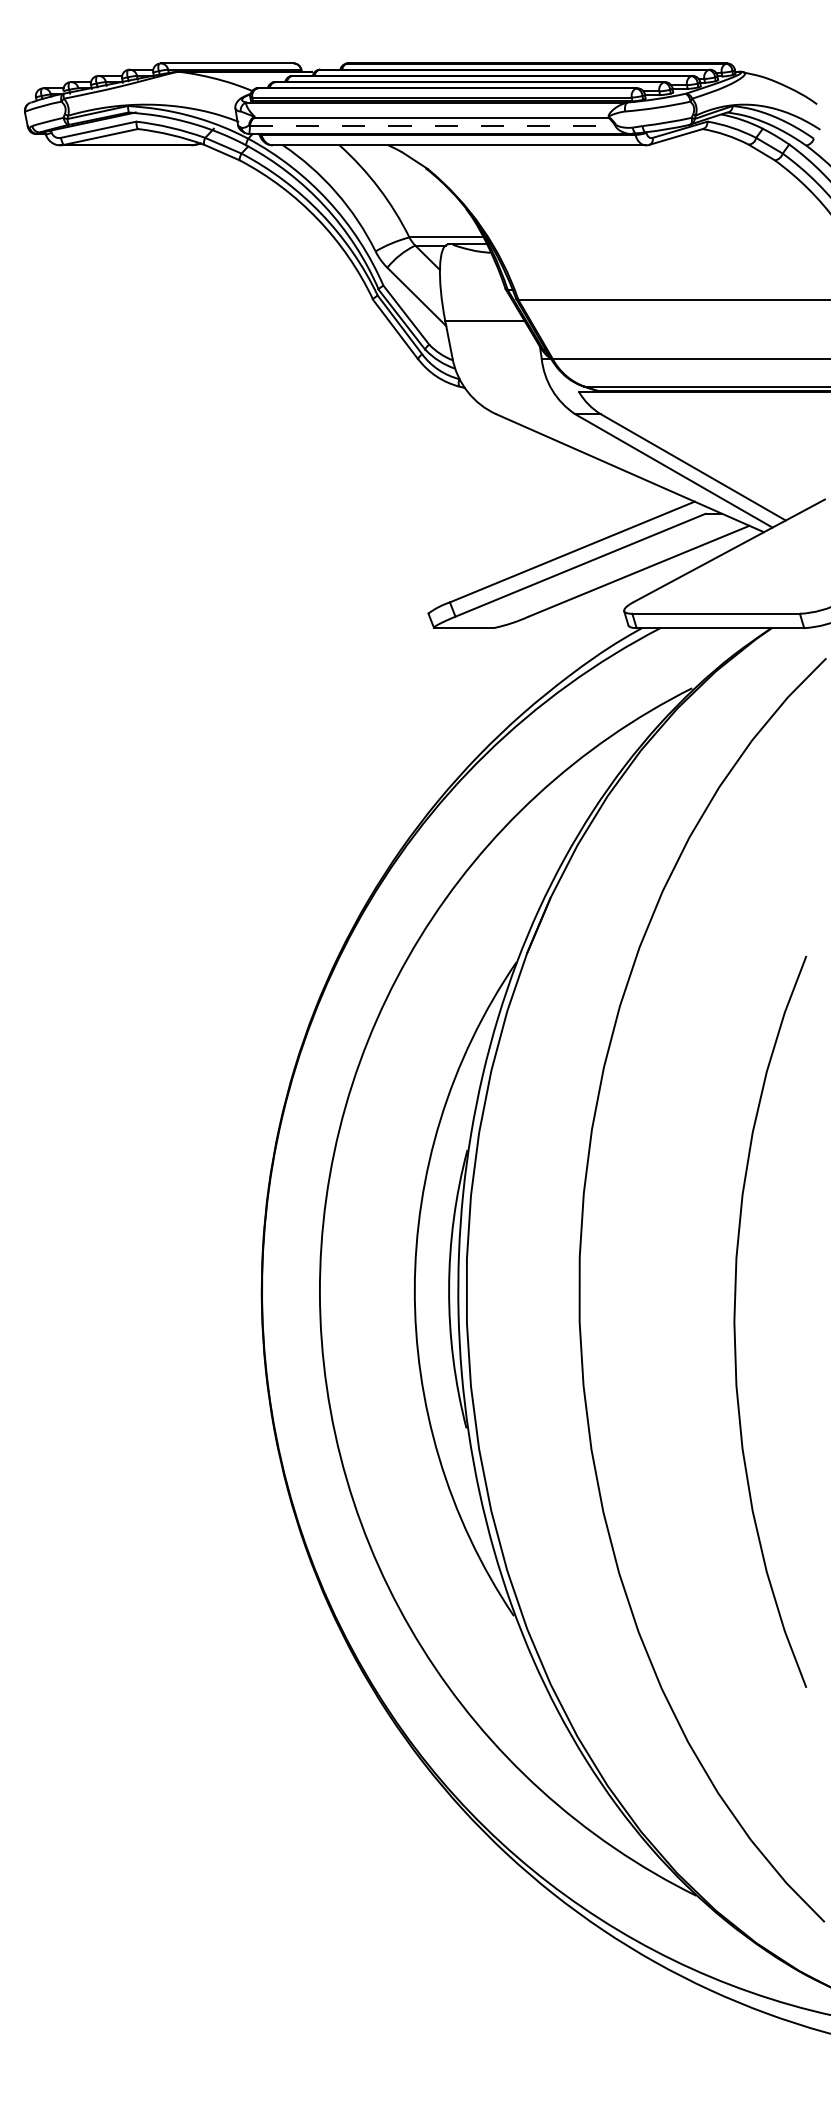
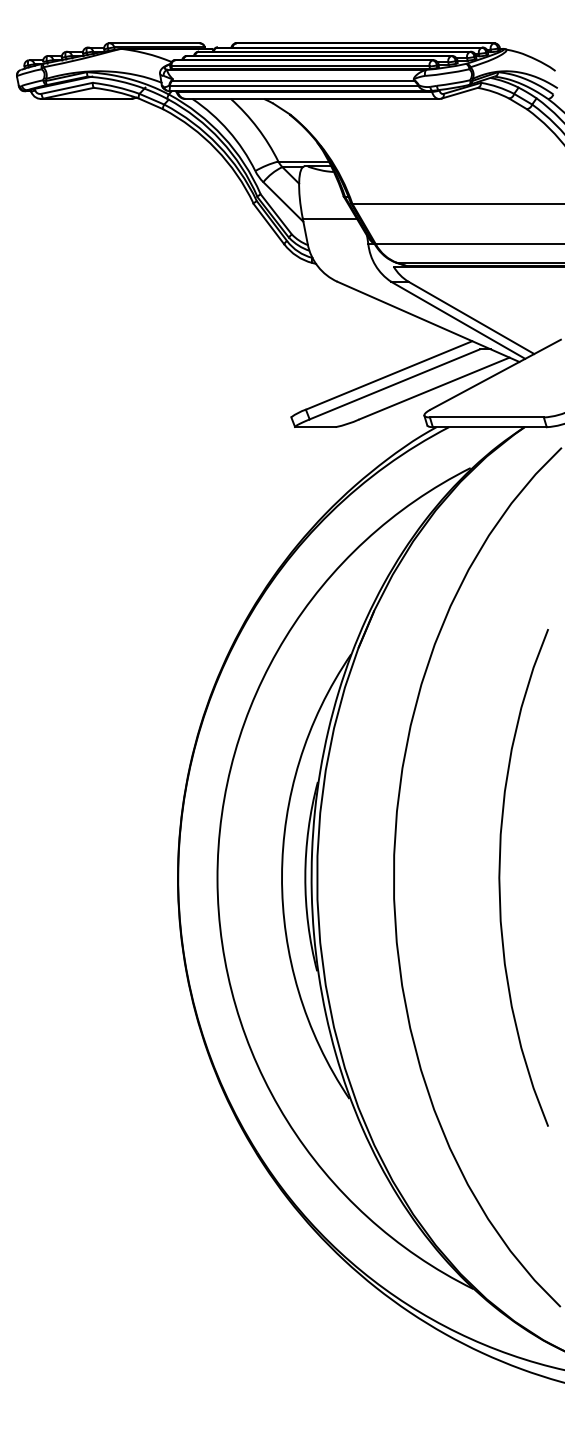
line: (433, 125) -> (294, 85), dashed -> solid
curve: (736, 1321) -> (500, 877), moved

